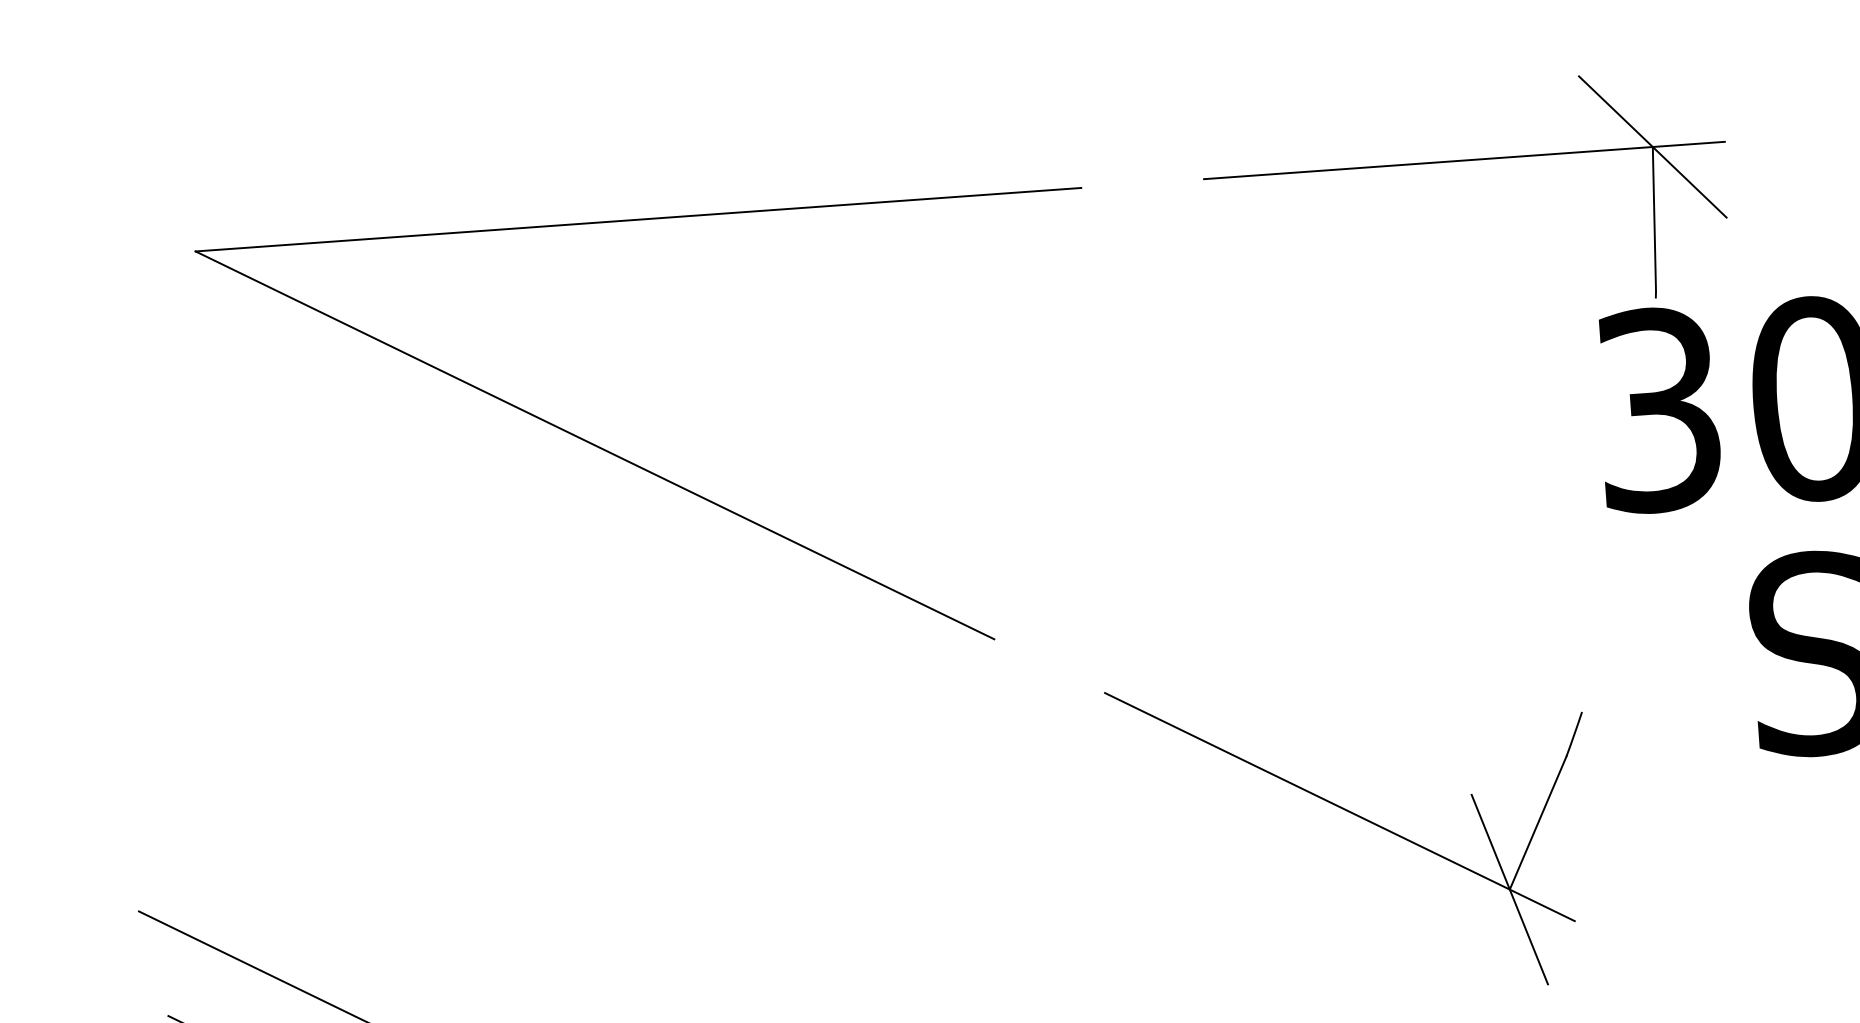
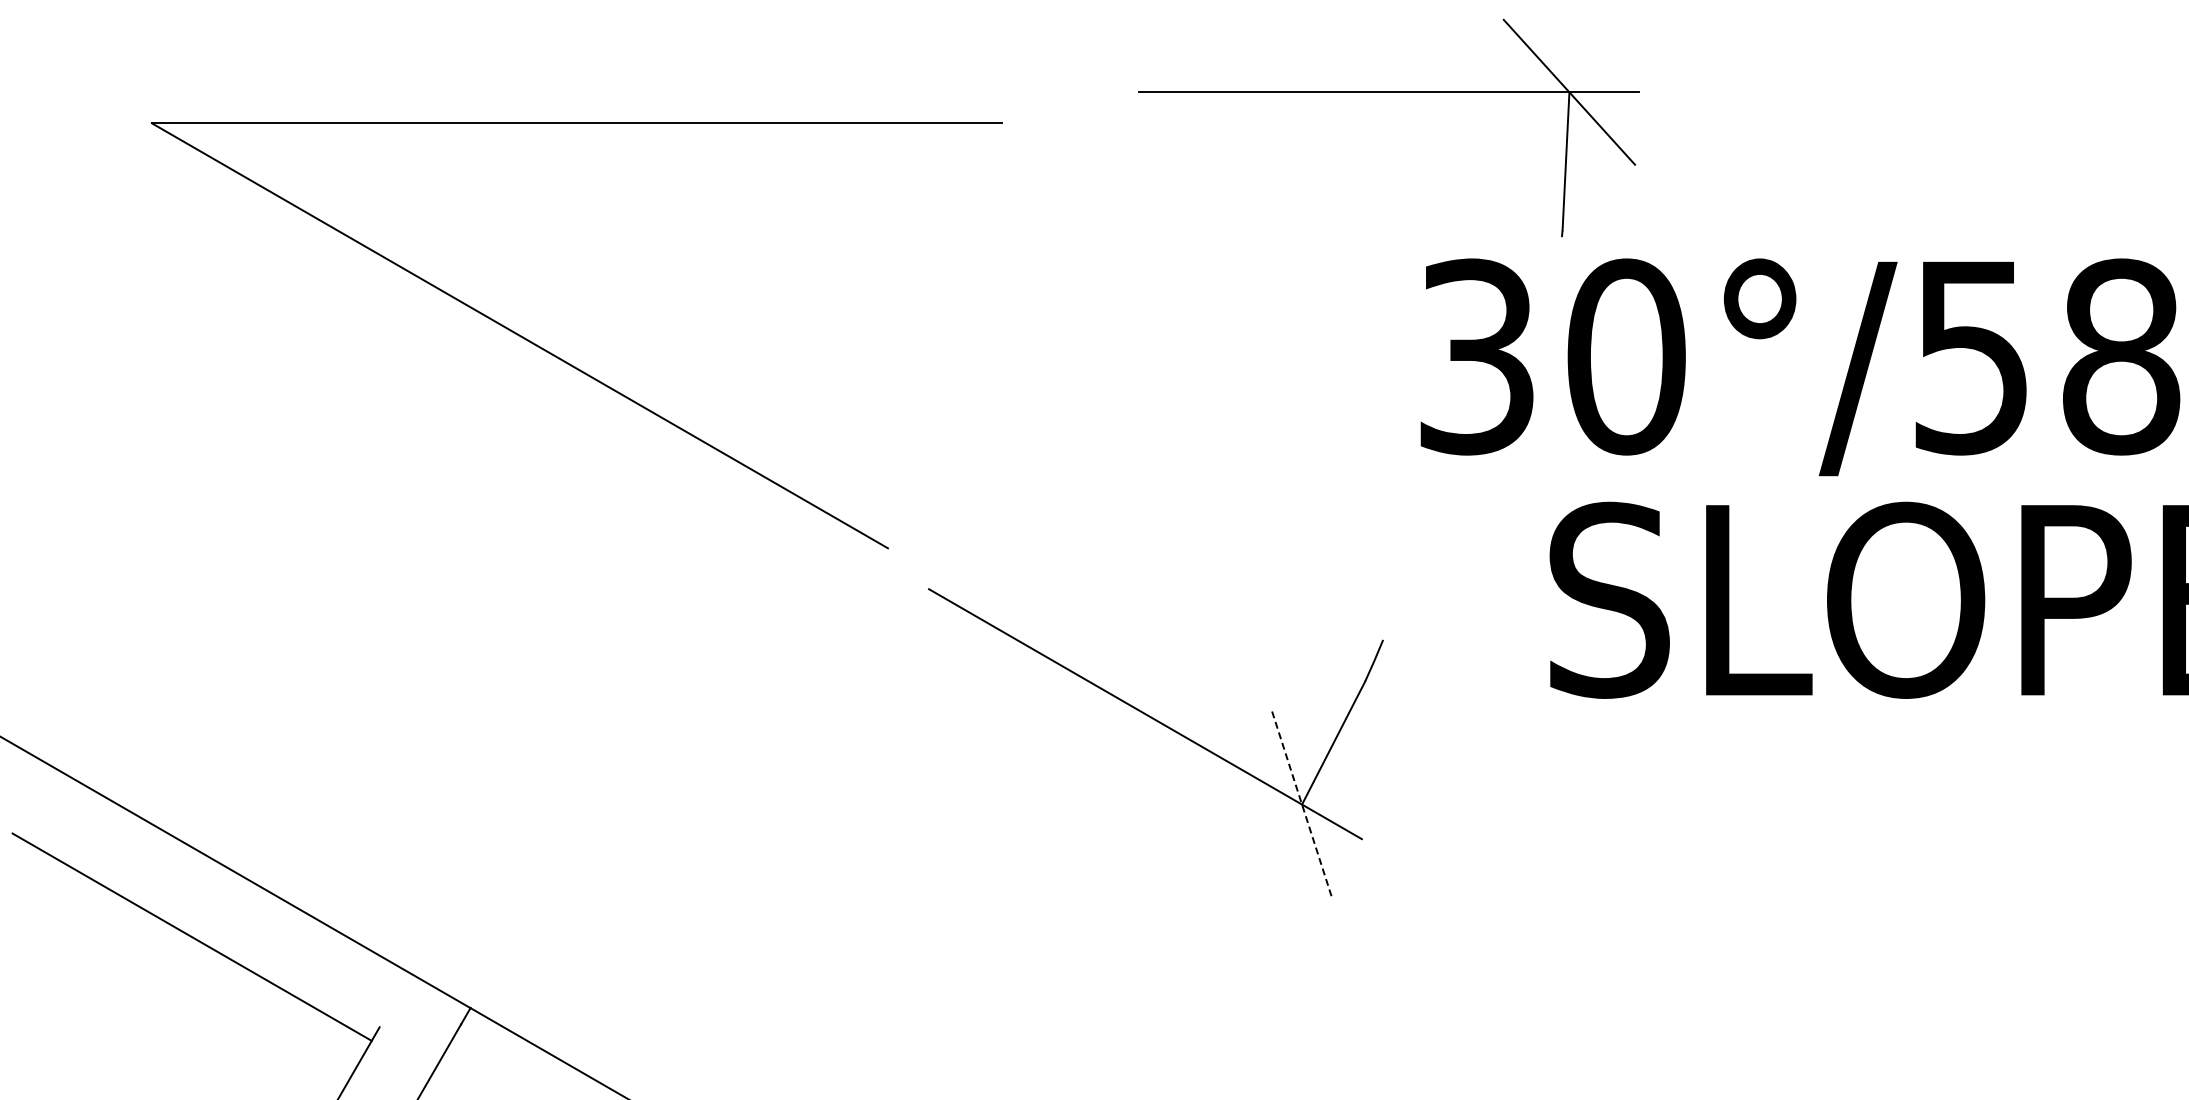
part: (1464, 160) -> (1388, 92), moved
part: (642, 466) -> (563, 359), moved
line: (1510, 889) -> (1302, 804), solid -> dashed

